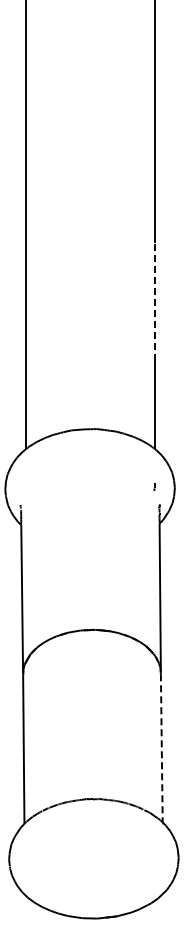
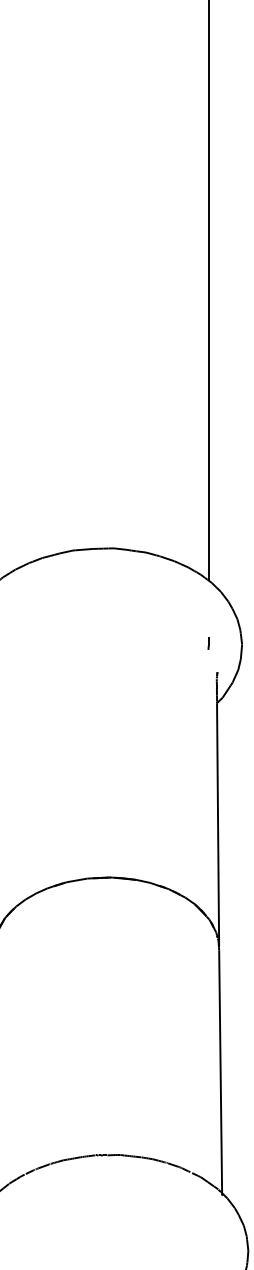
line: (154, 302) -> (208, 340), dashed -> solid
line: (161, 748) -> (220, 1071), dashed -> solid

